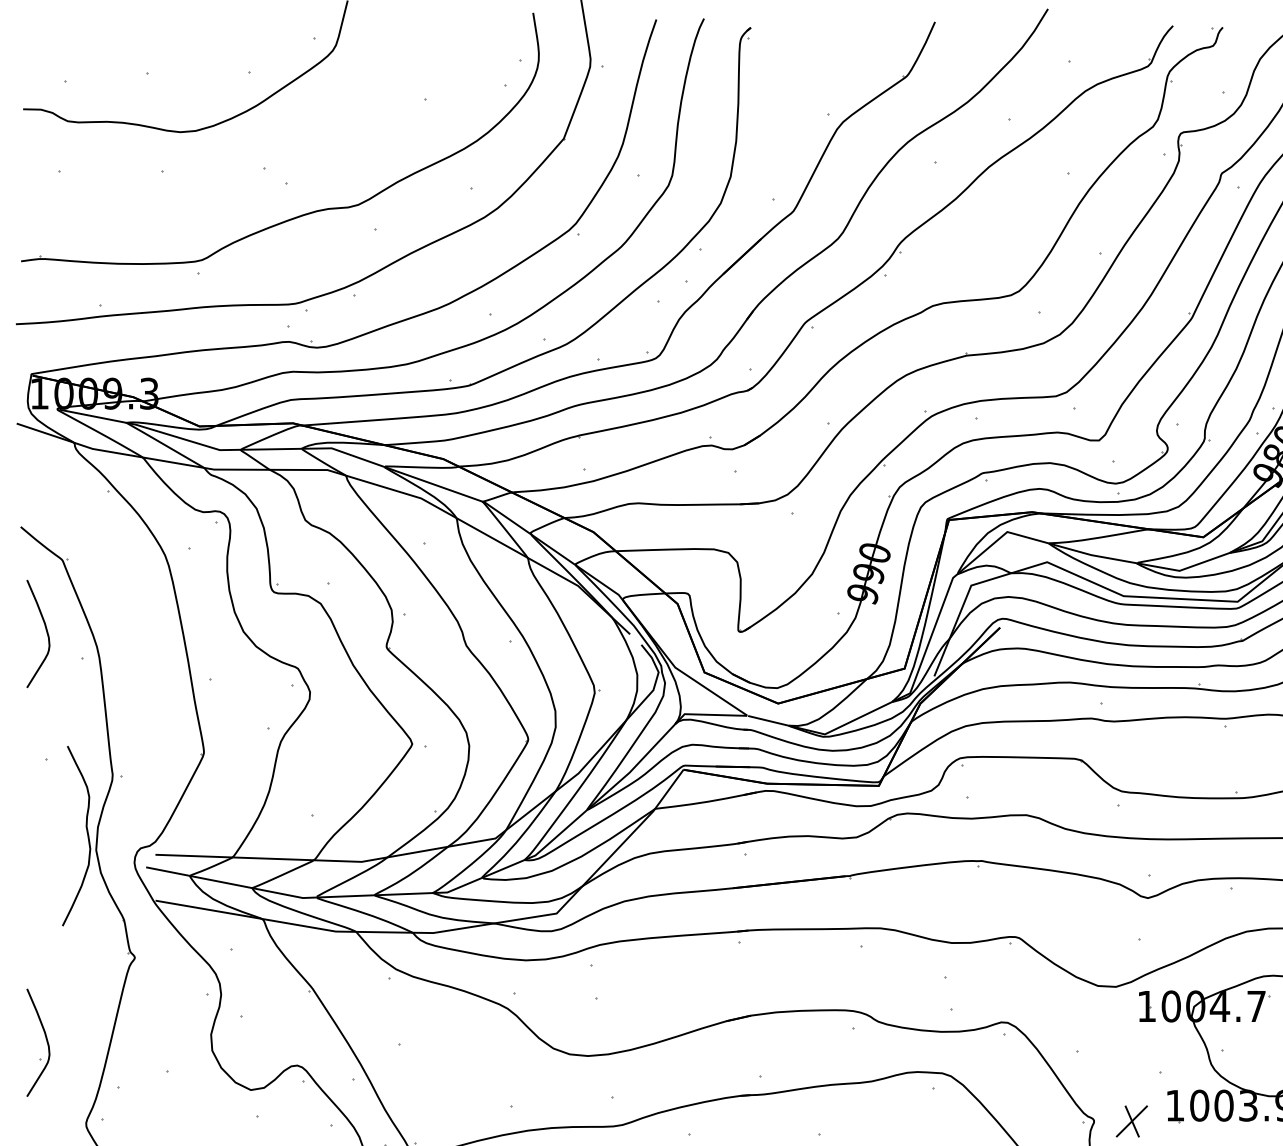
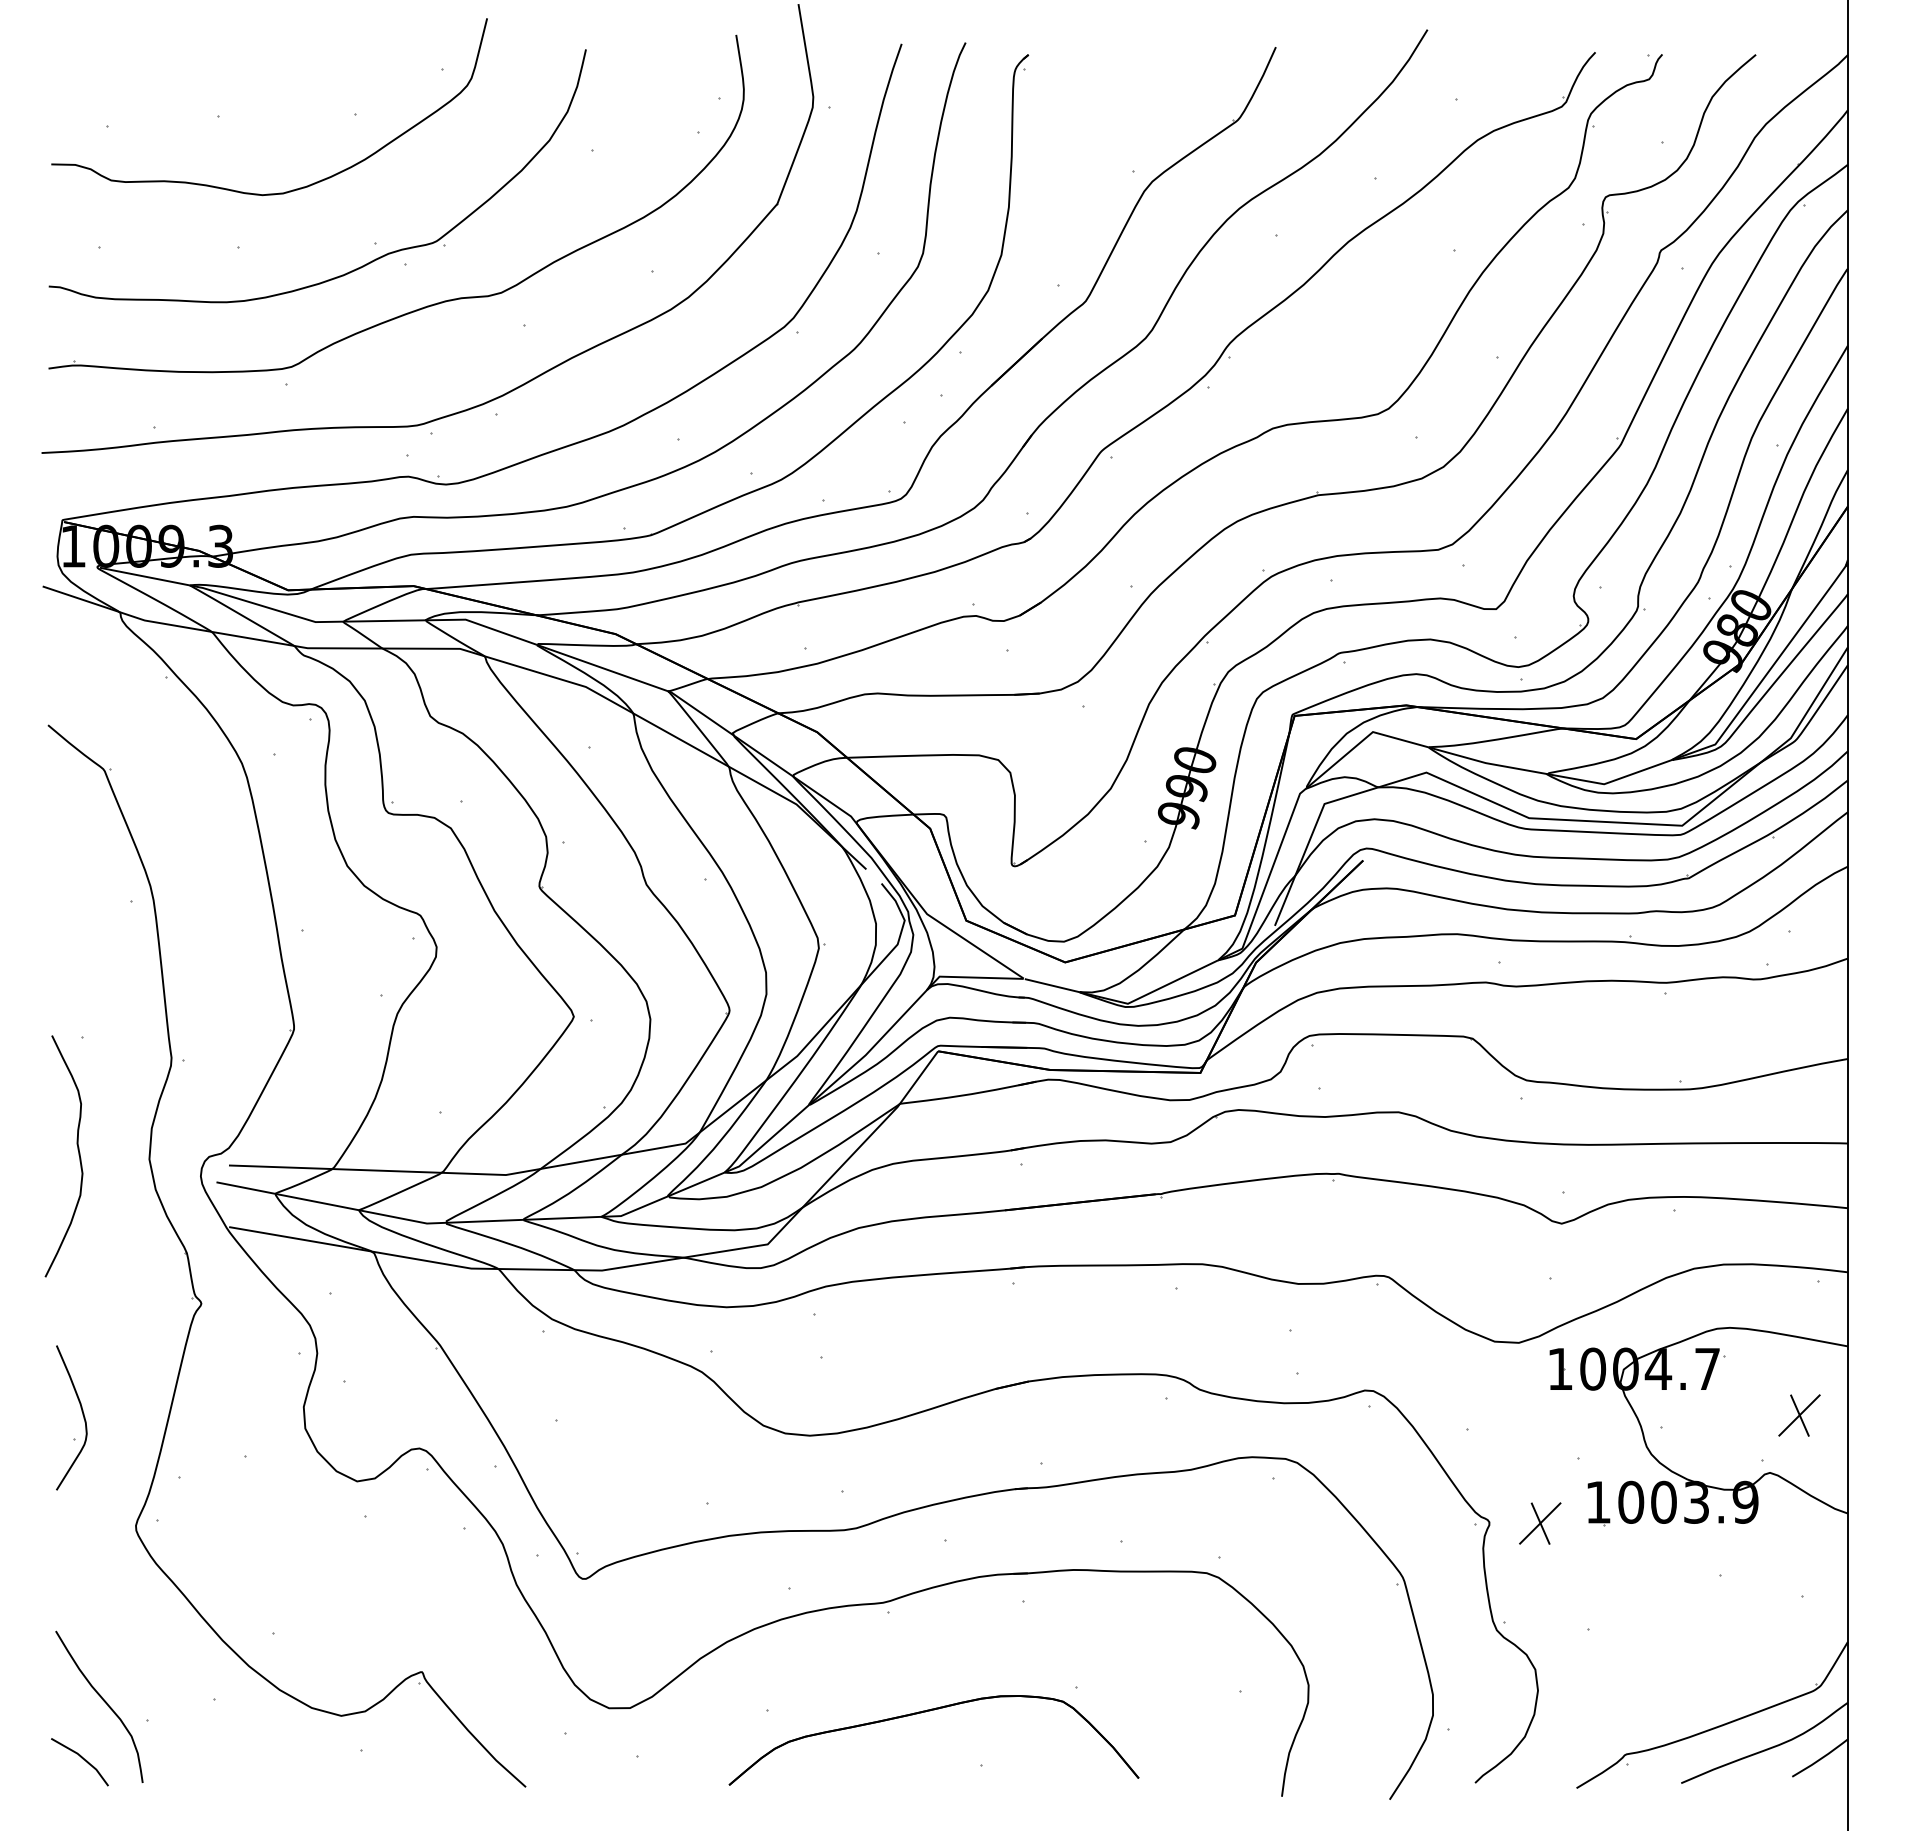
part: (249, 186) -> (355, 268), added
curve: (46, 632) -> (82, 866), removed
curve: (87, 835) -> (78, 1155), moved

